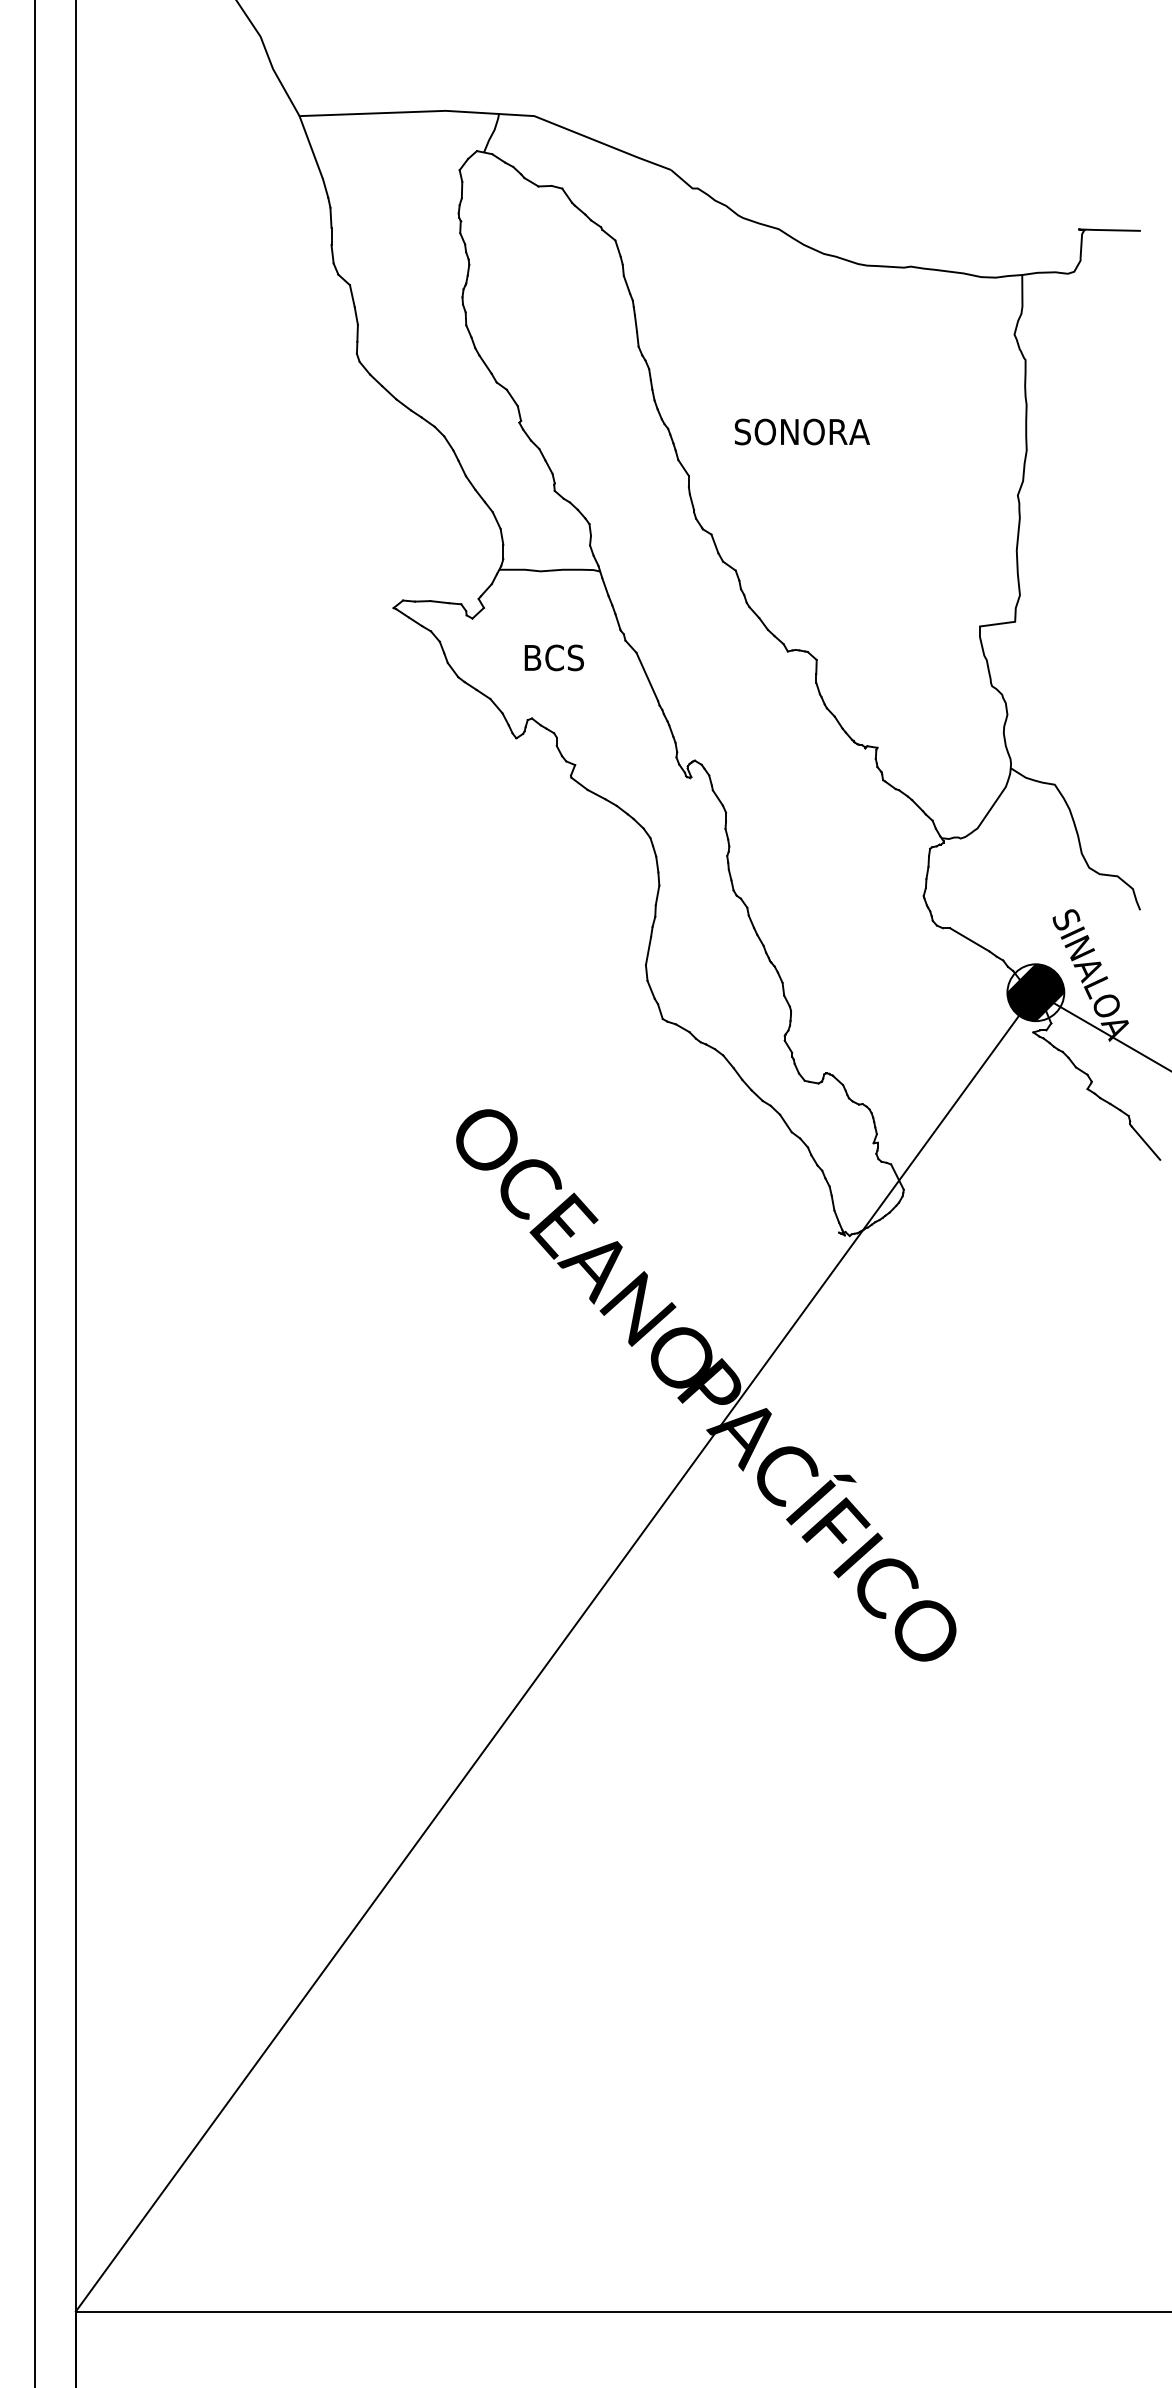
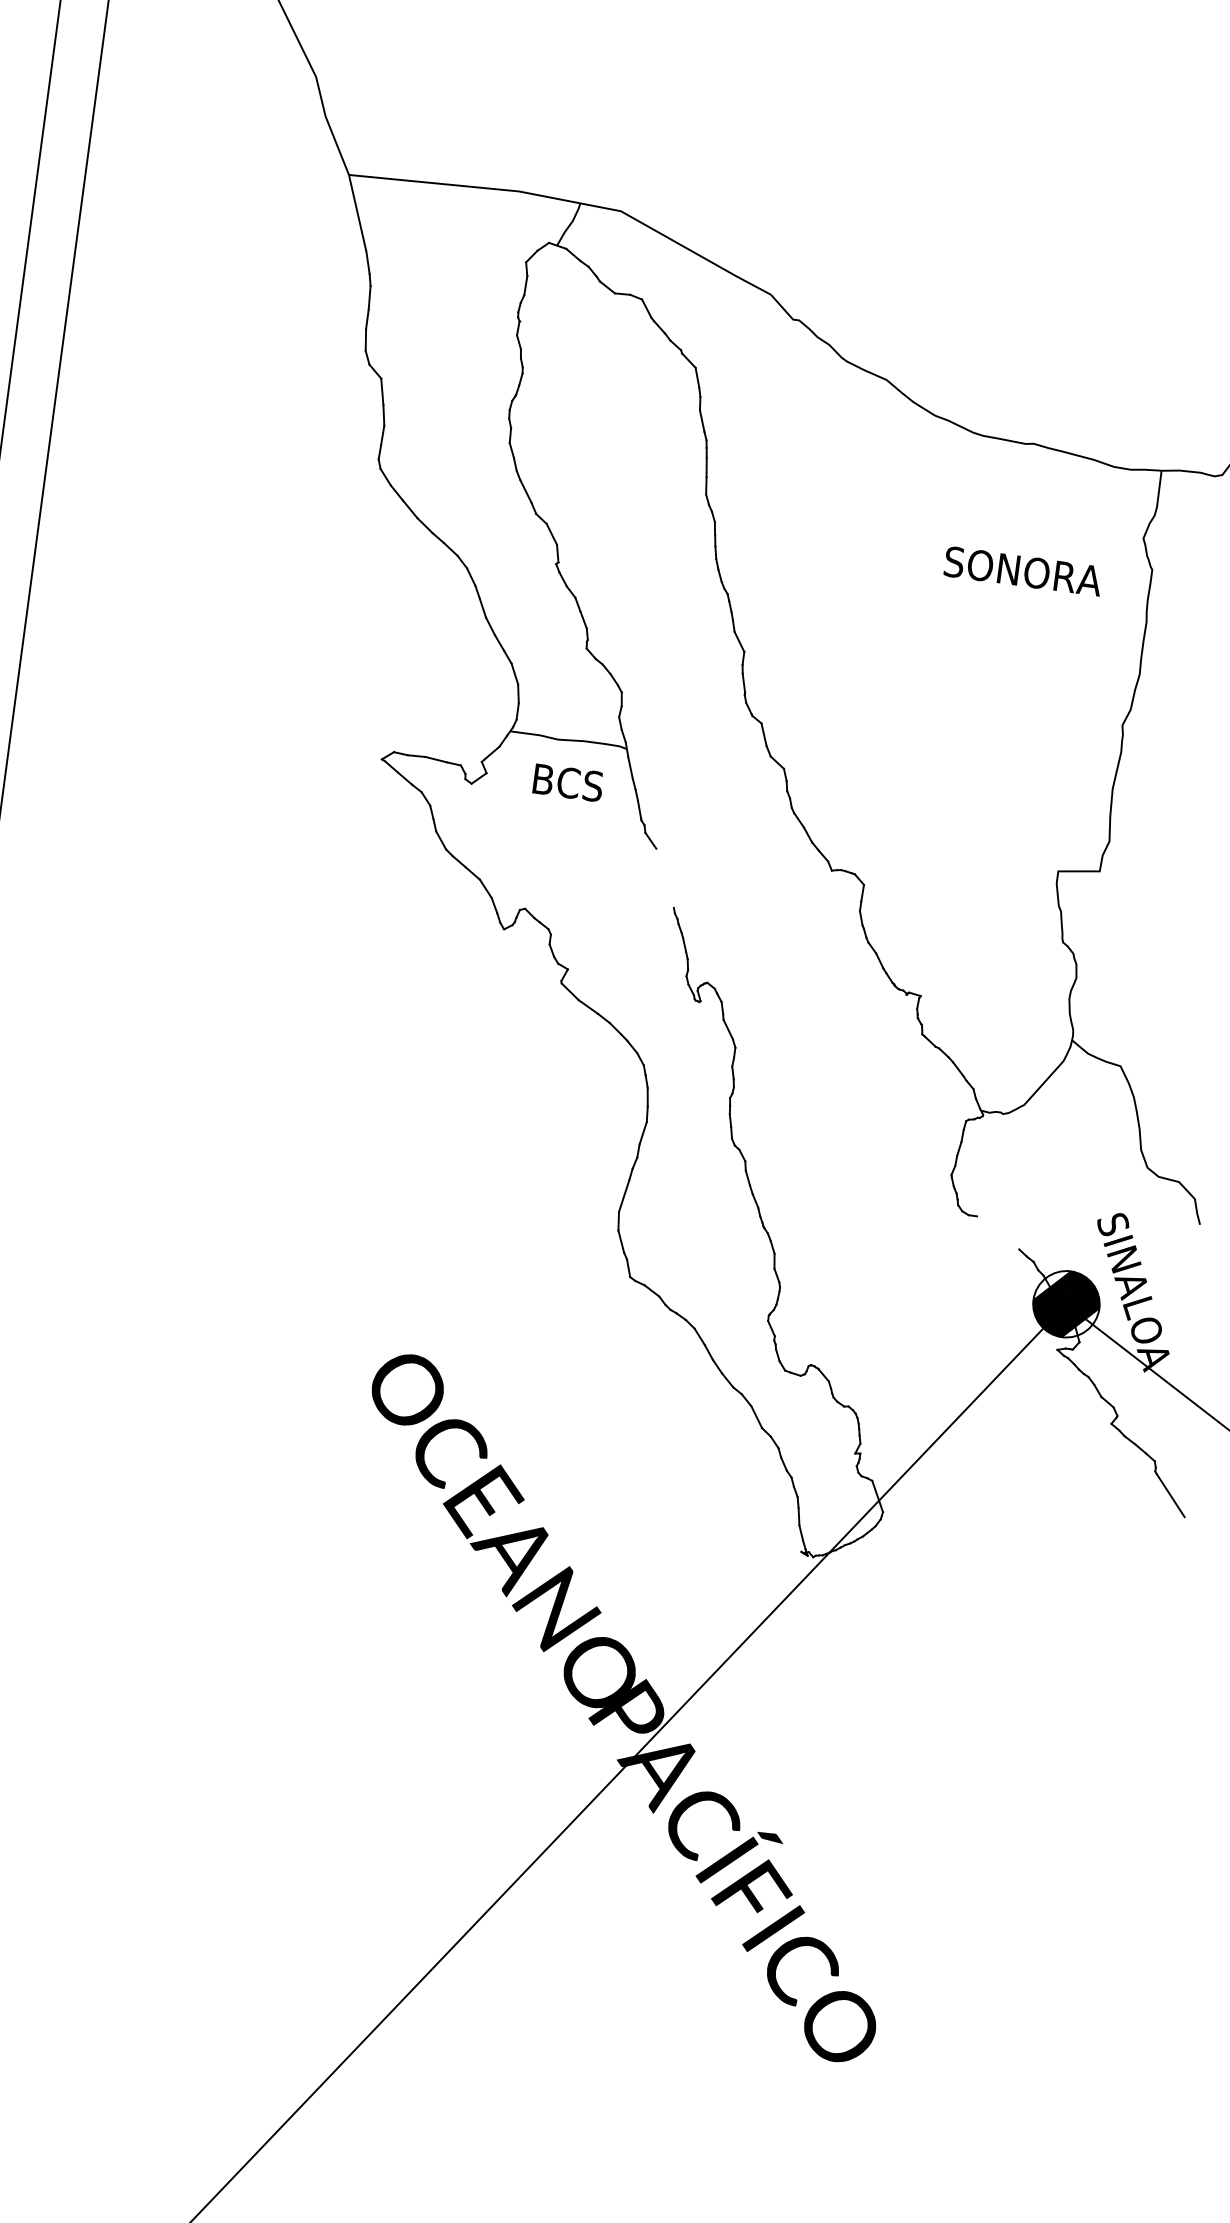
text: (801, 431) -> (1022, 570), moved
text: (553, 657) -> (567, 782), moved
line: (647, 676) -> (665, 877), removed
line: (969, 939) -> (997, 1232), removed

